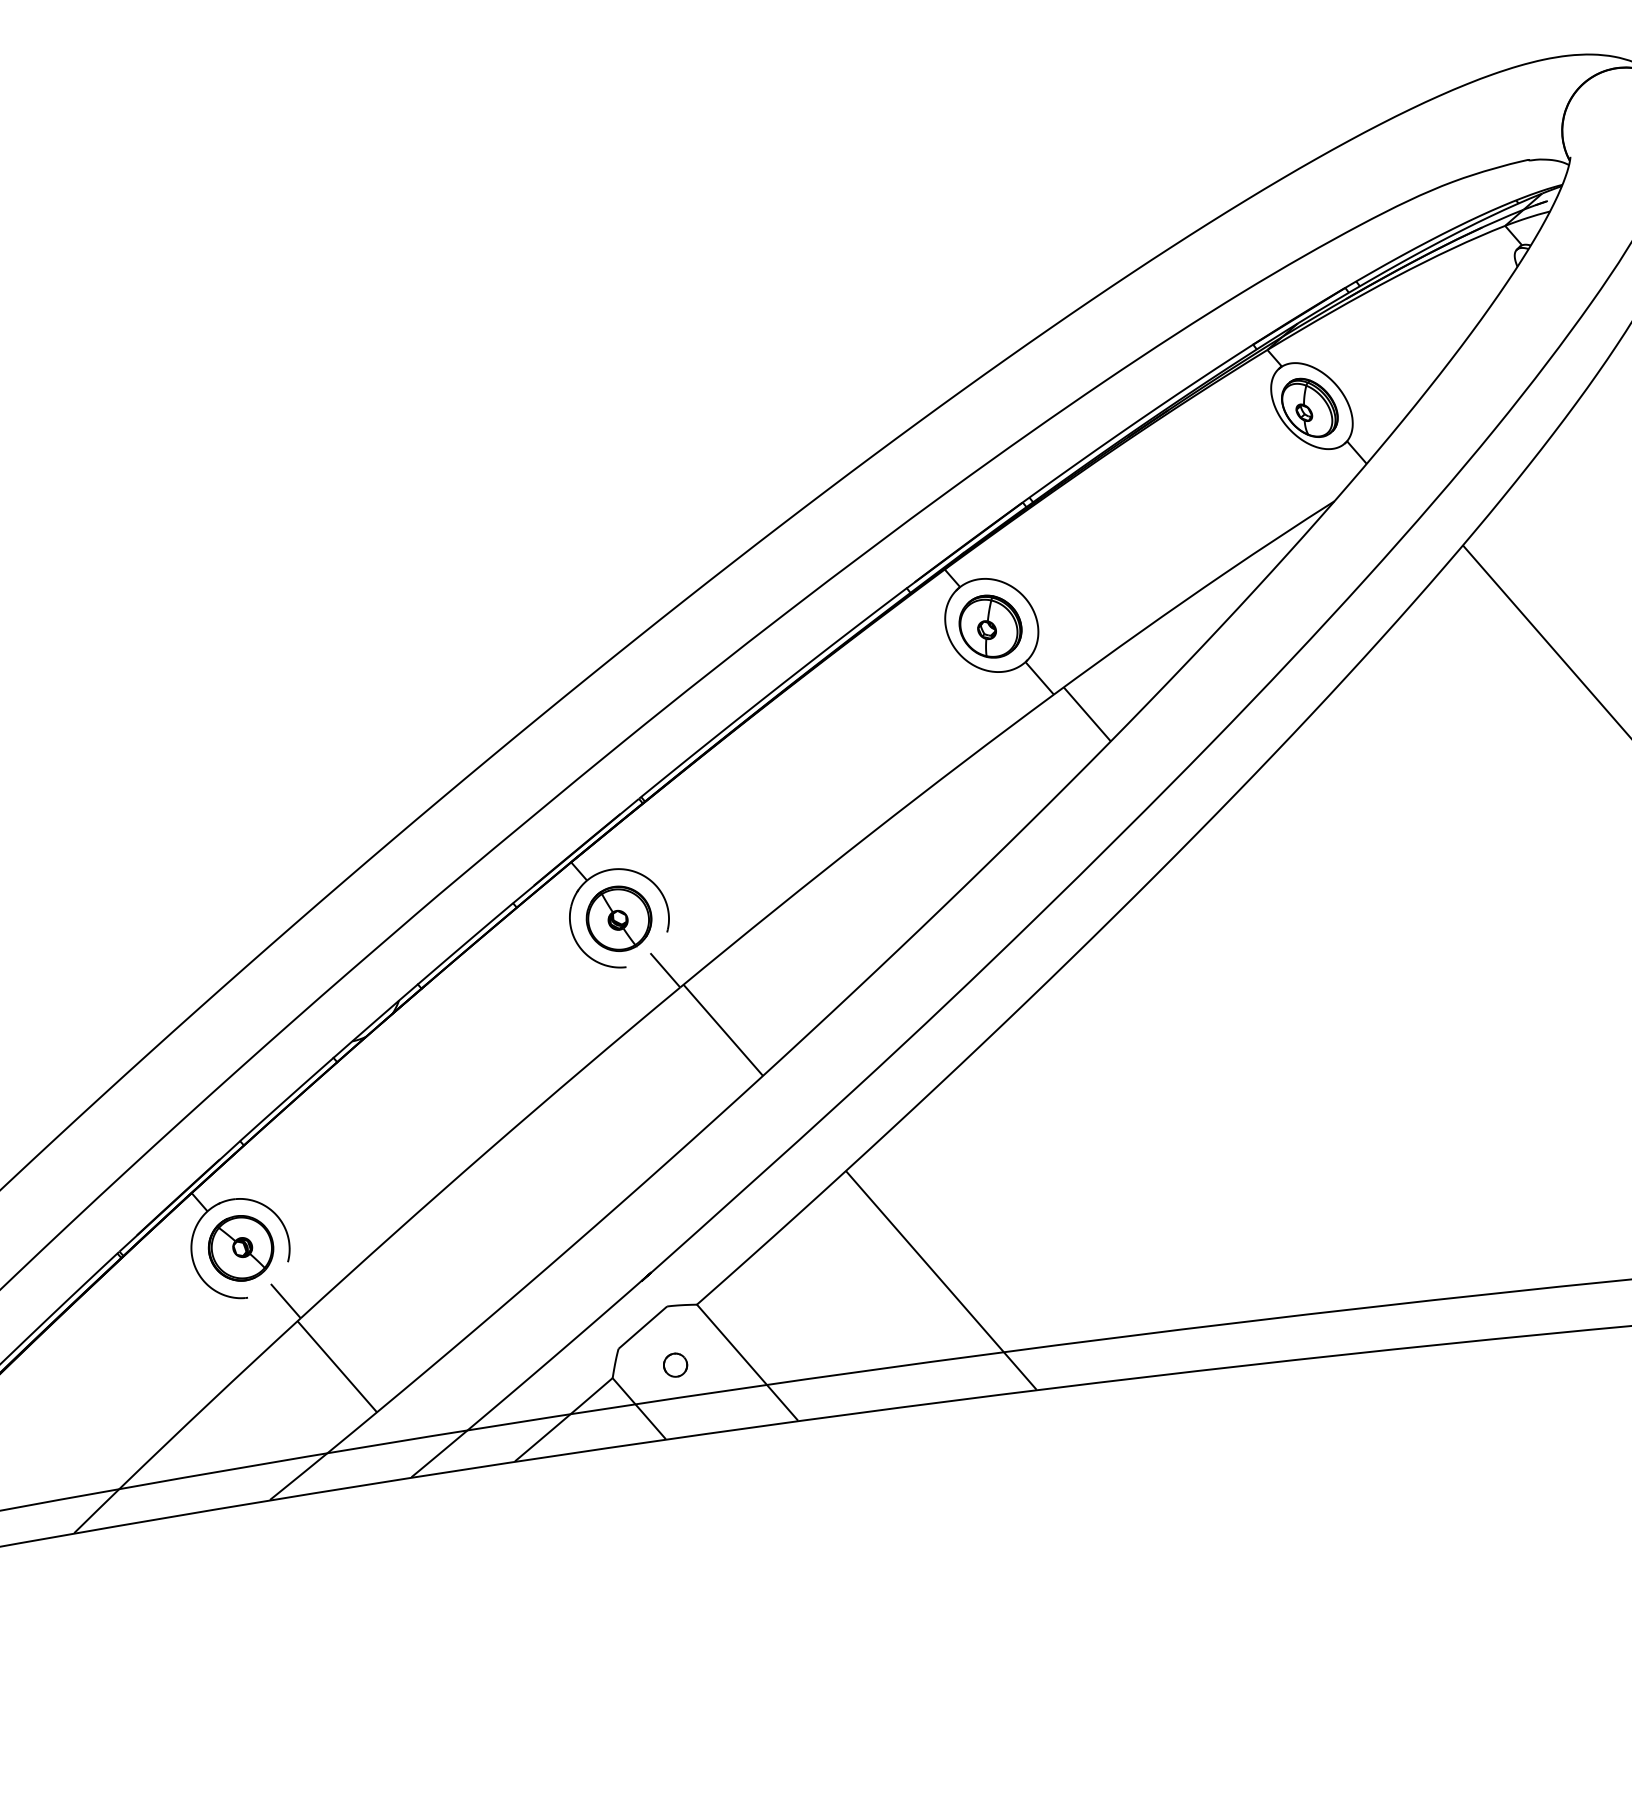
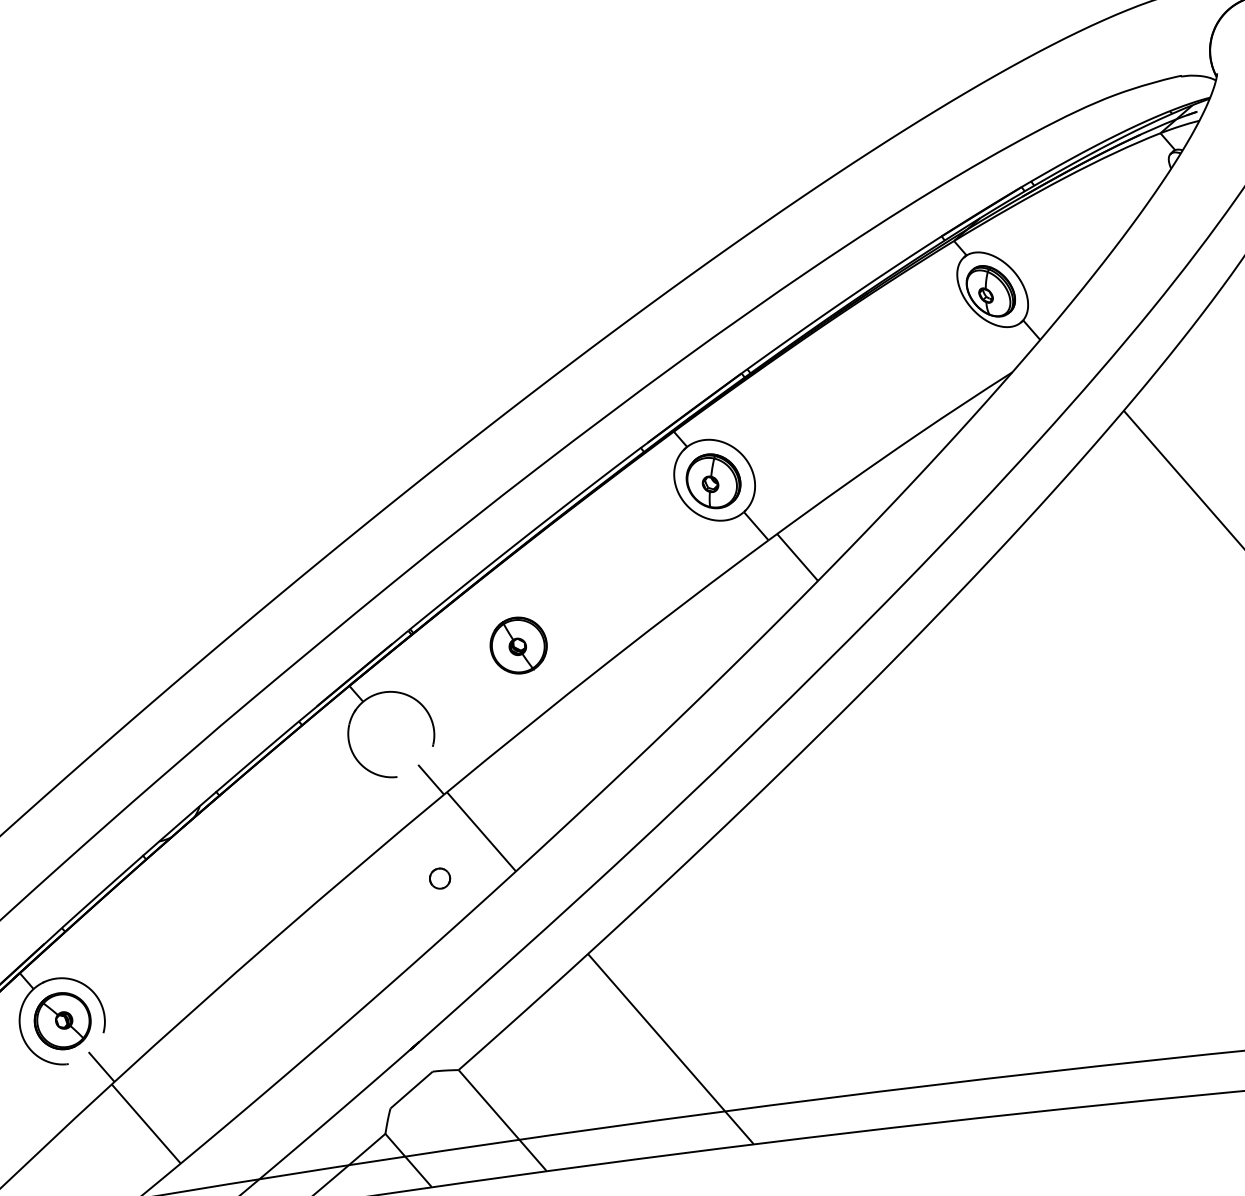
part: (618, 918) -> (518, 645), moved
part: (675, 1364) -> (439, 878), moved

